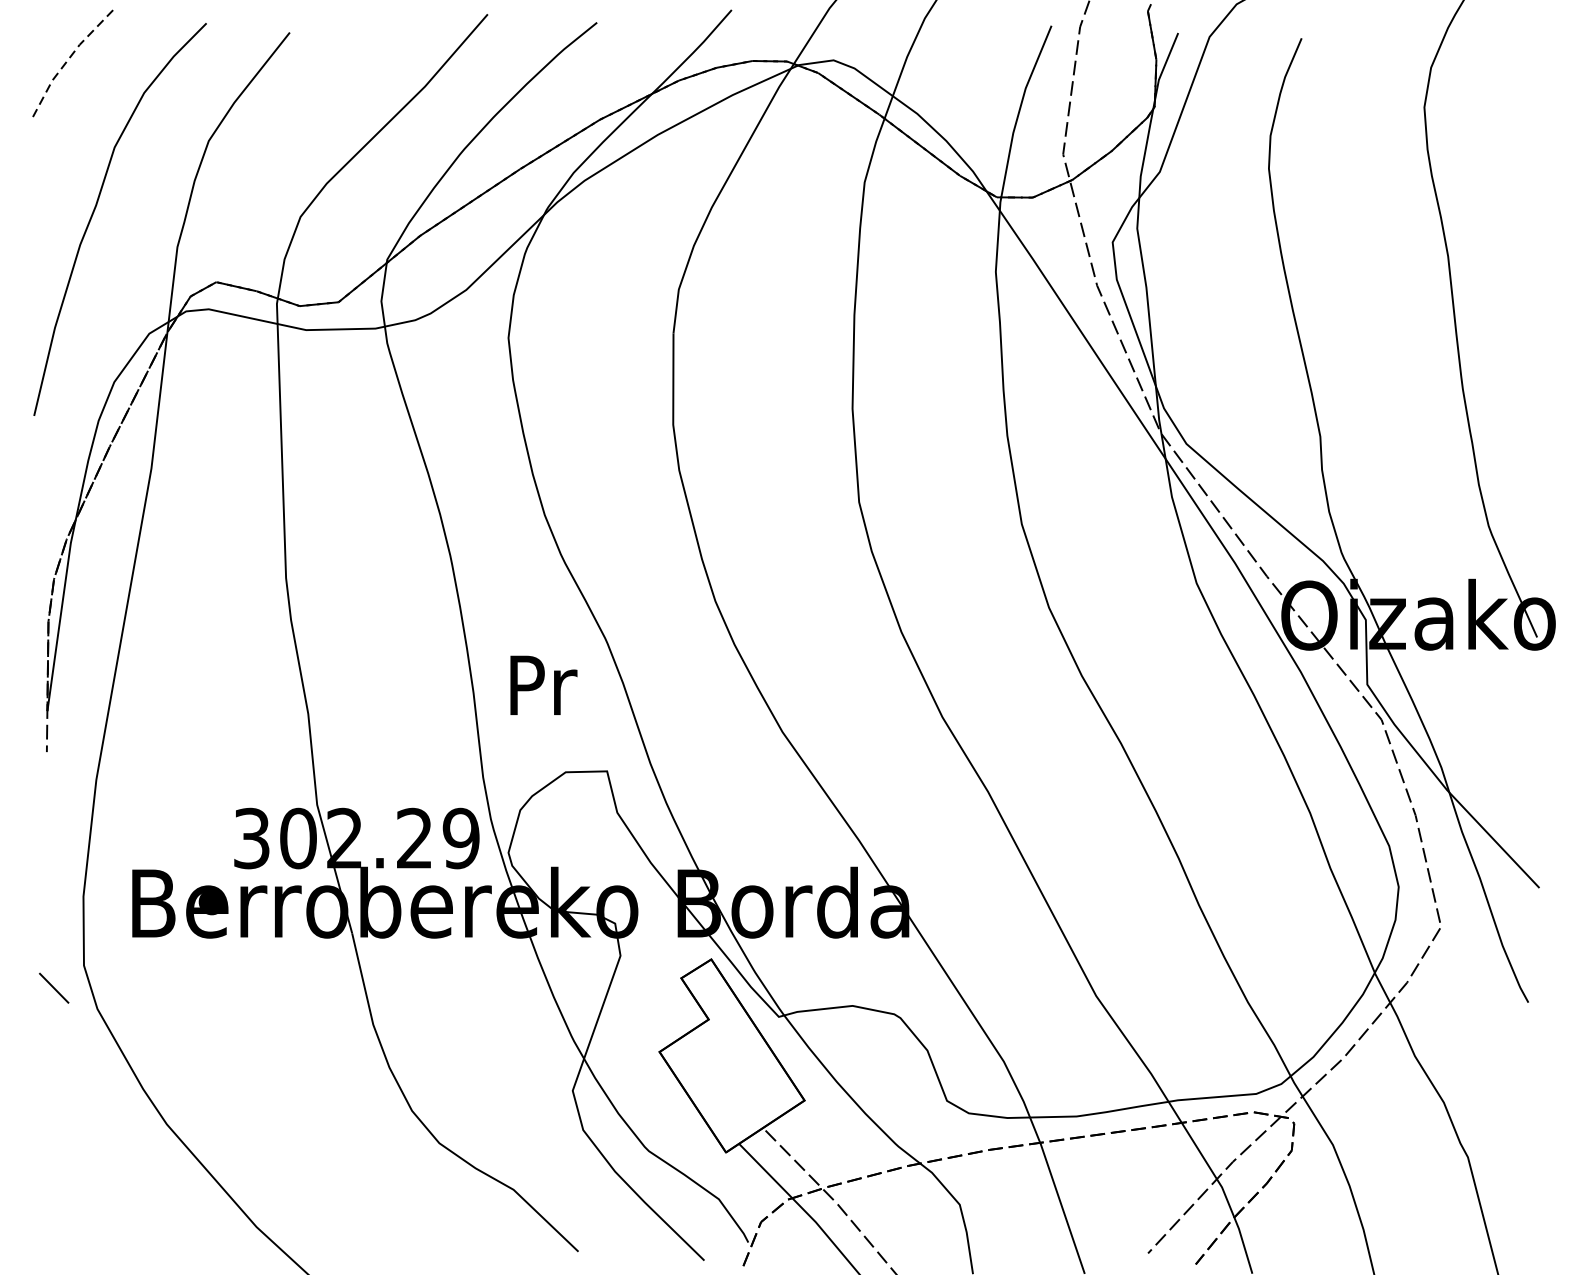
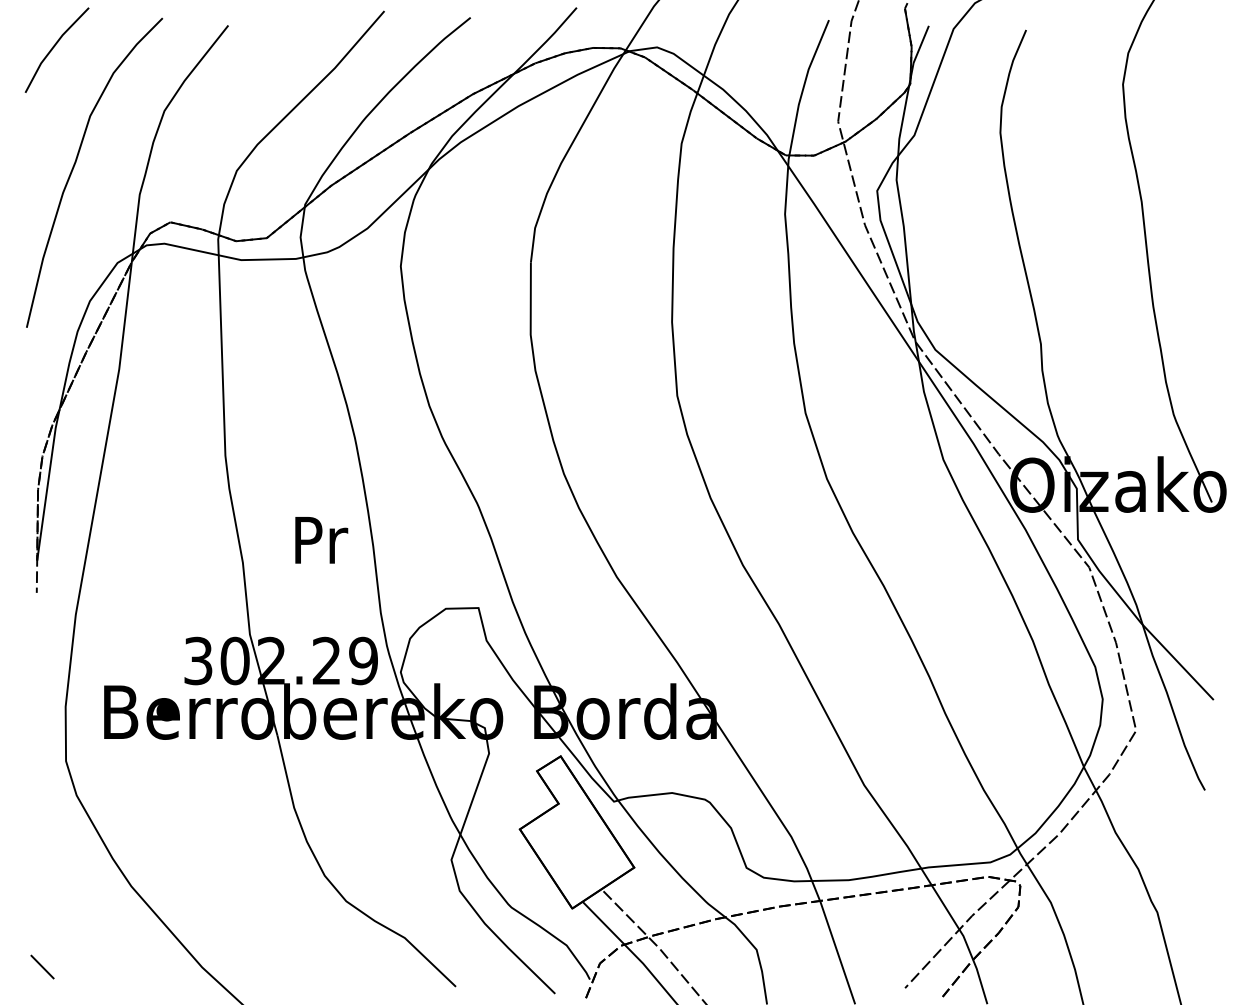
line: (68, 60) -> (53, 47), dashed -> solid
text: (543, 685) -> (321, 540), moved
line: (54, 987) -> (42, 966), moved

